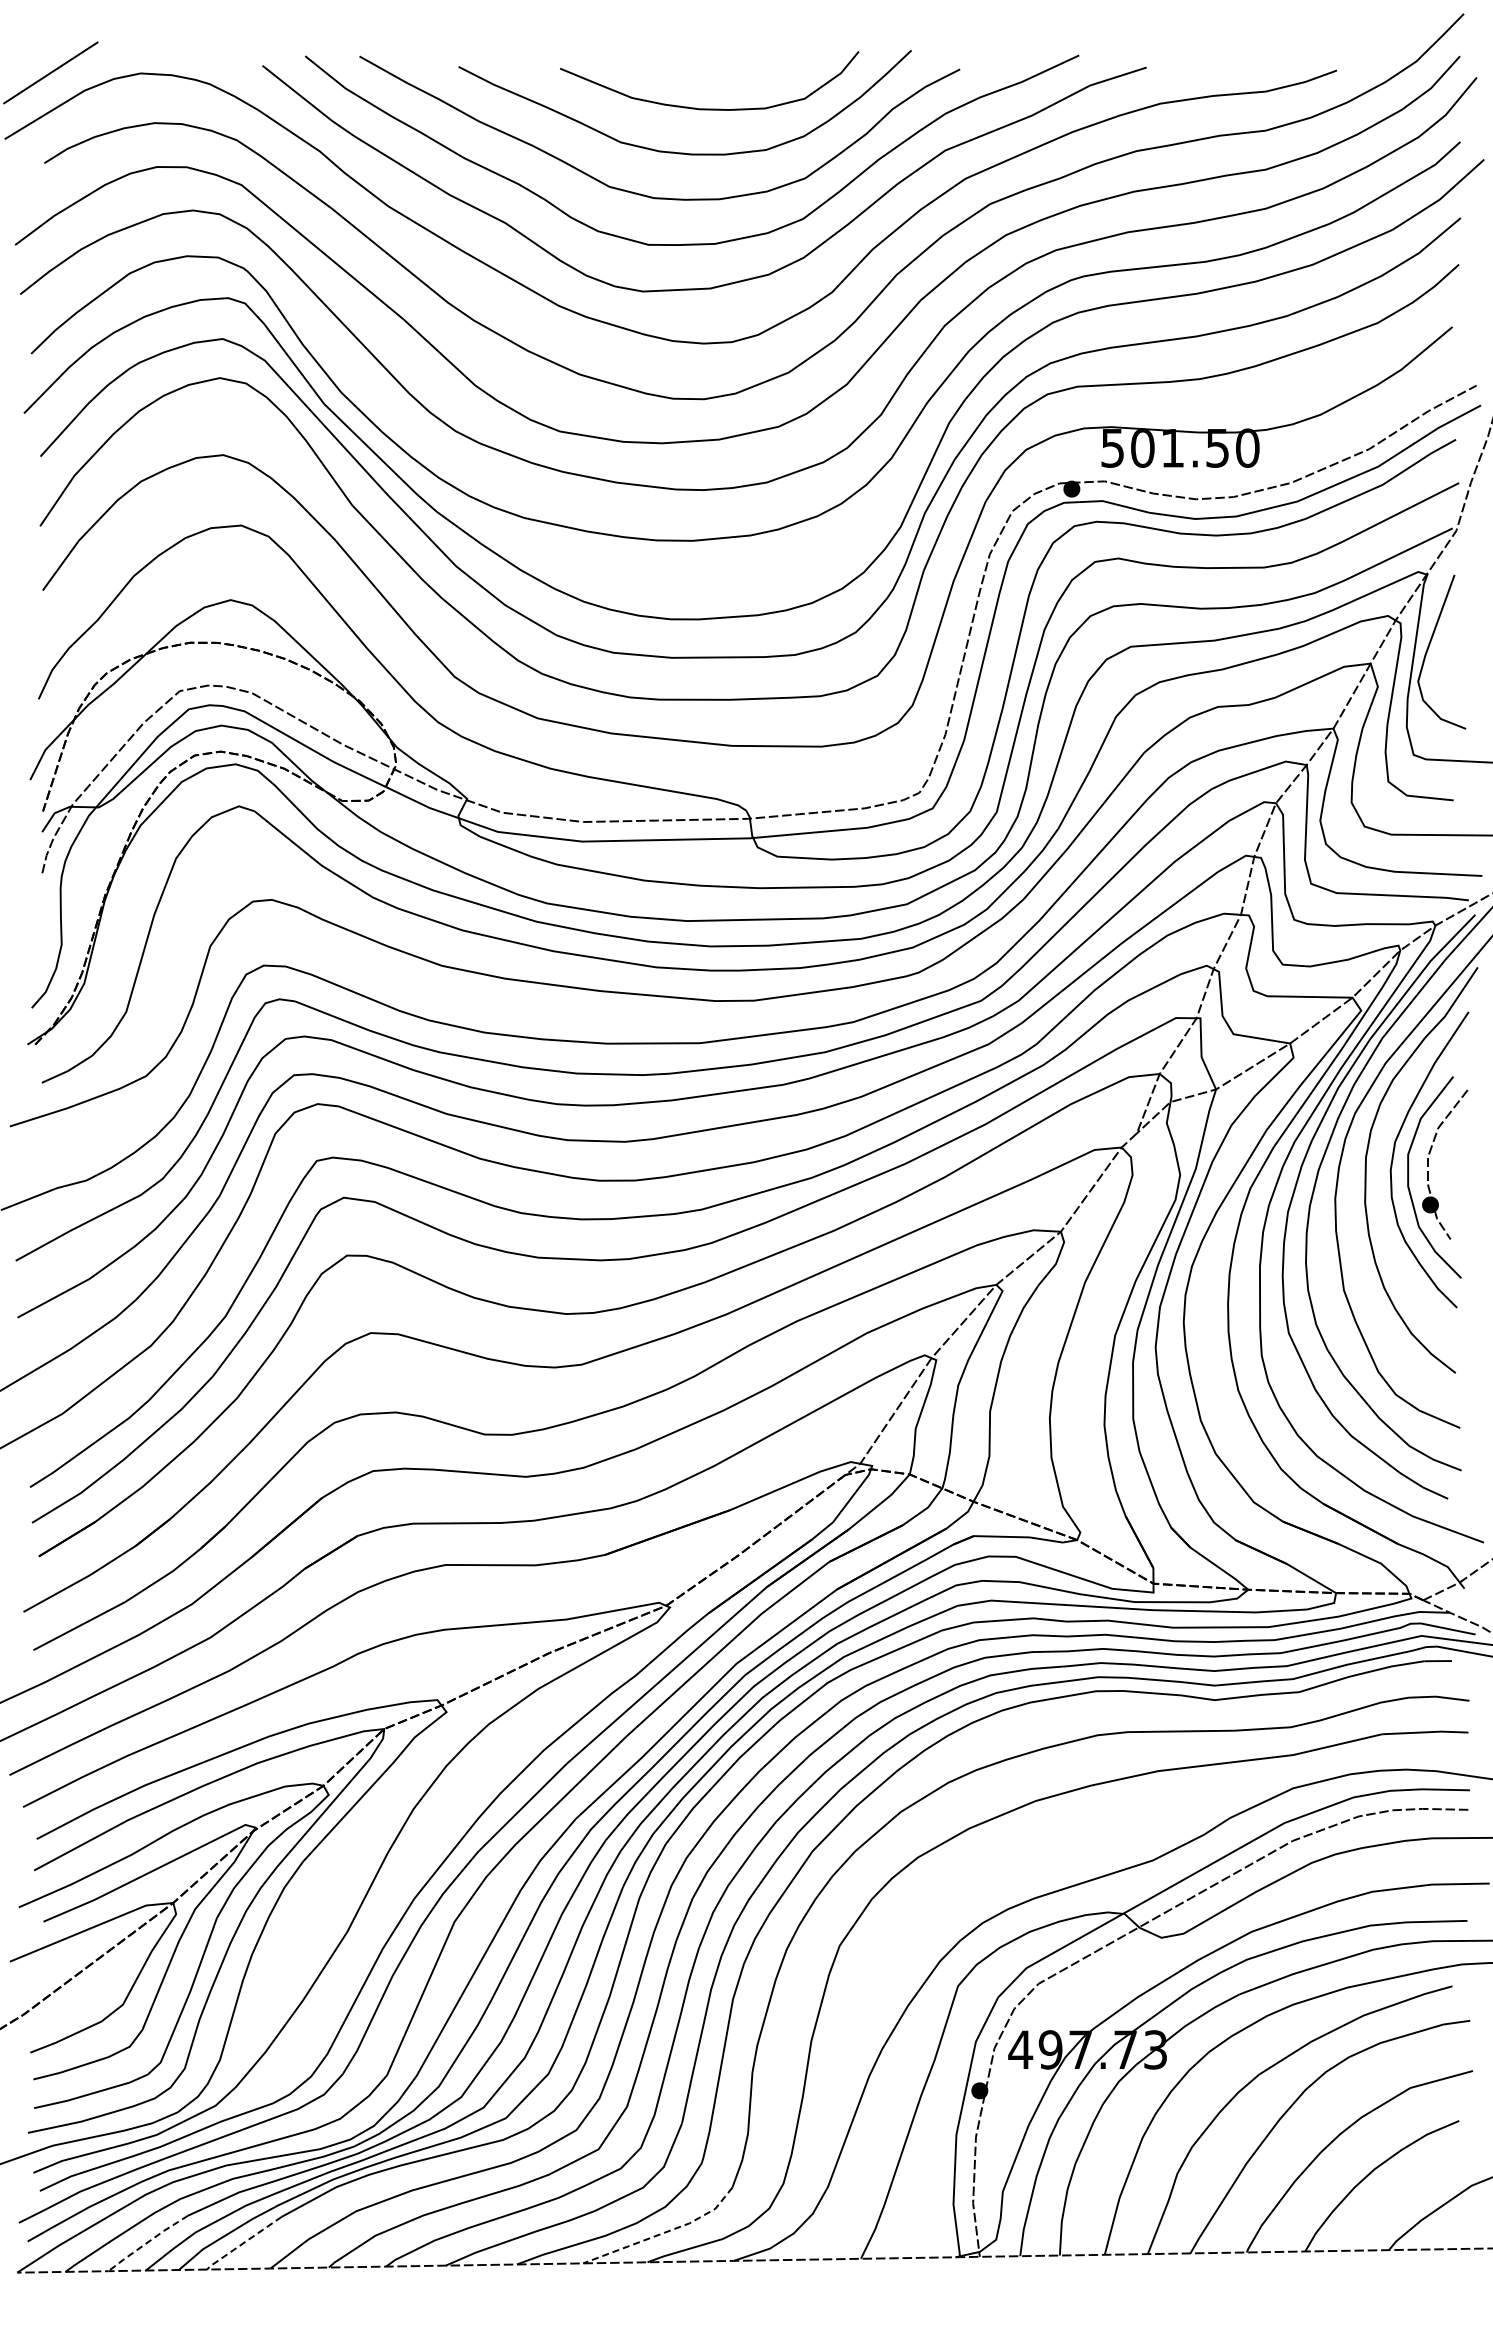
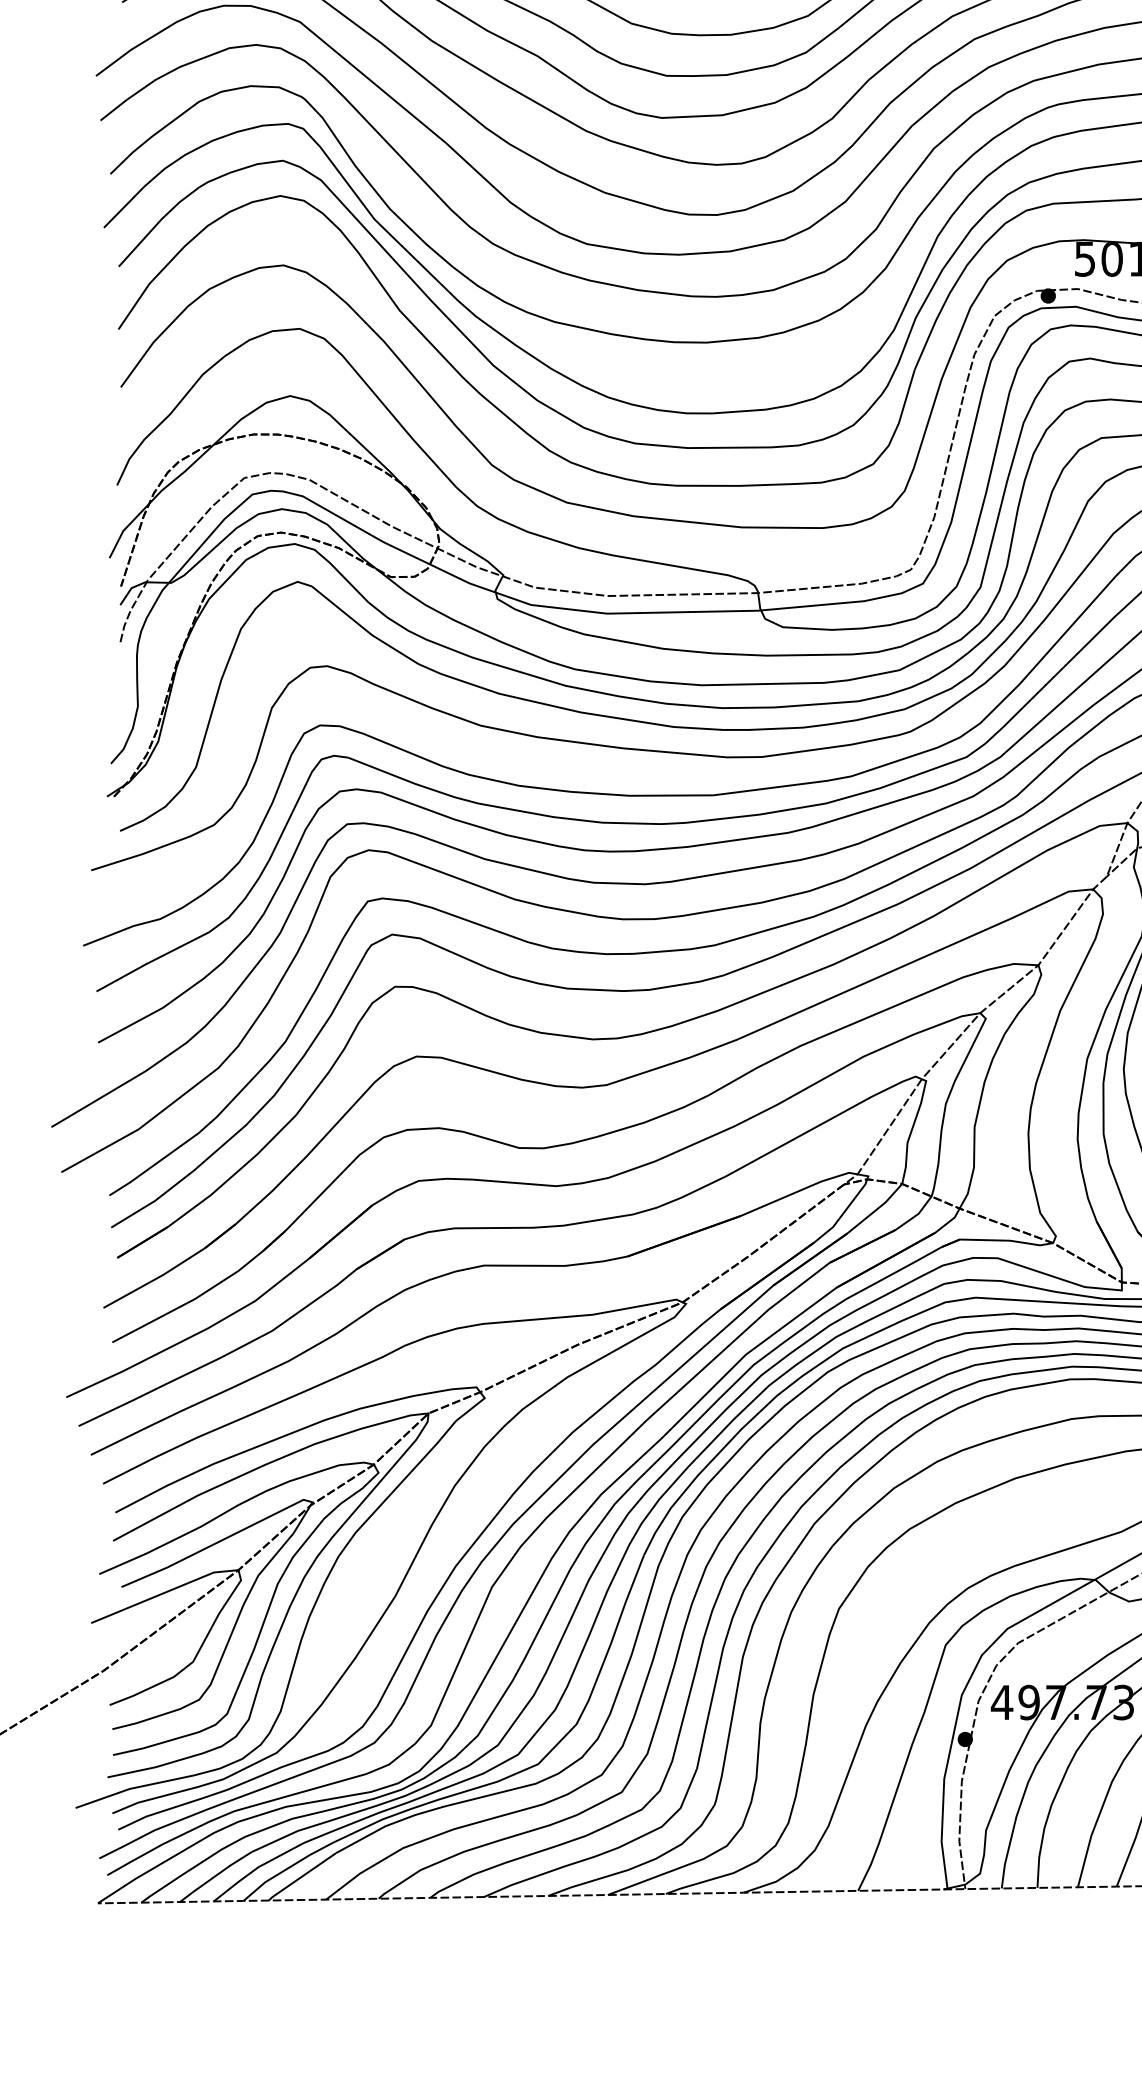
line: (664, 2232) -> (681, 1867), dashed -> solid
line: (147, 2242) -> (215, 1876), dashed -> solid
line: (243, 2243) -> (301, 1877), dashed -> solid

